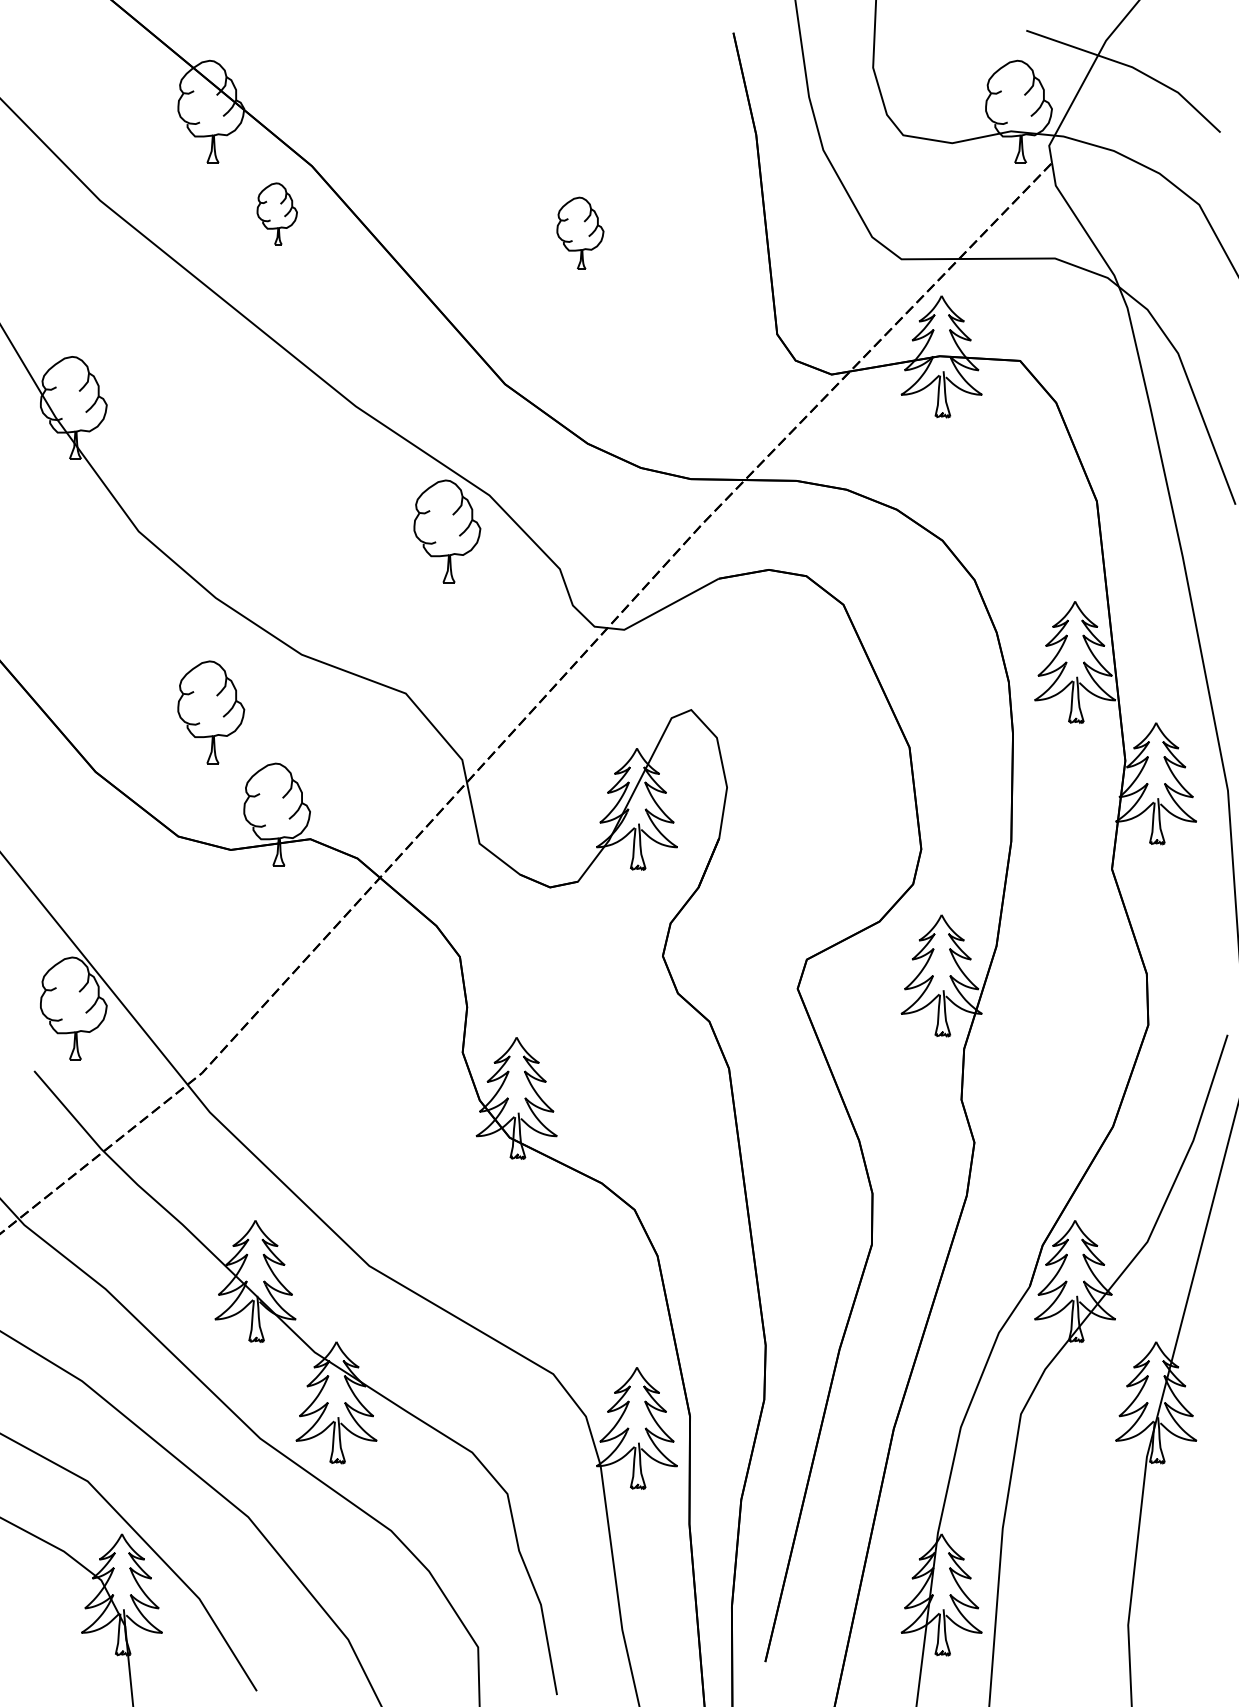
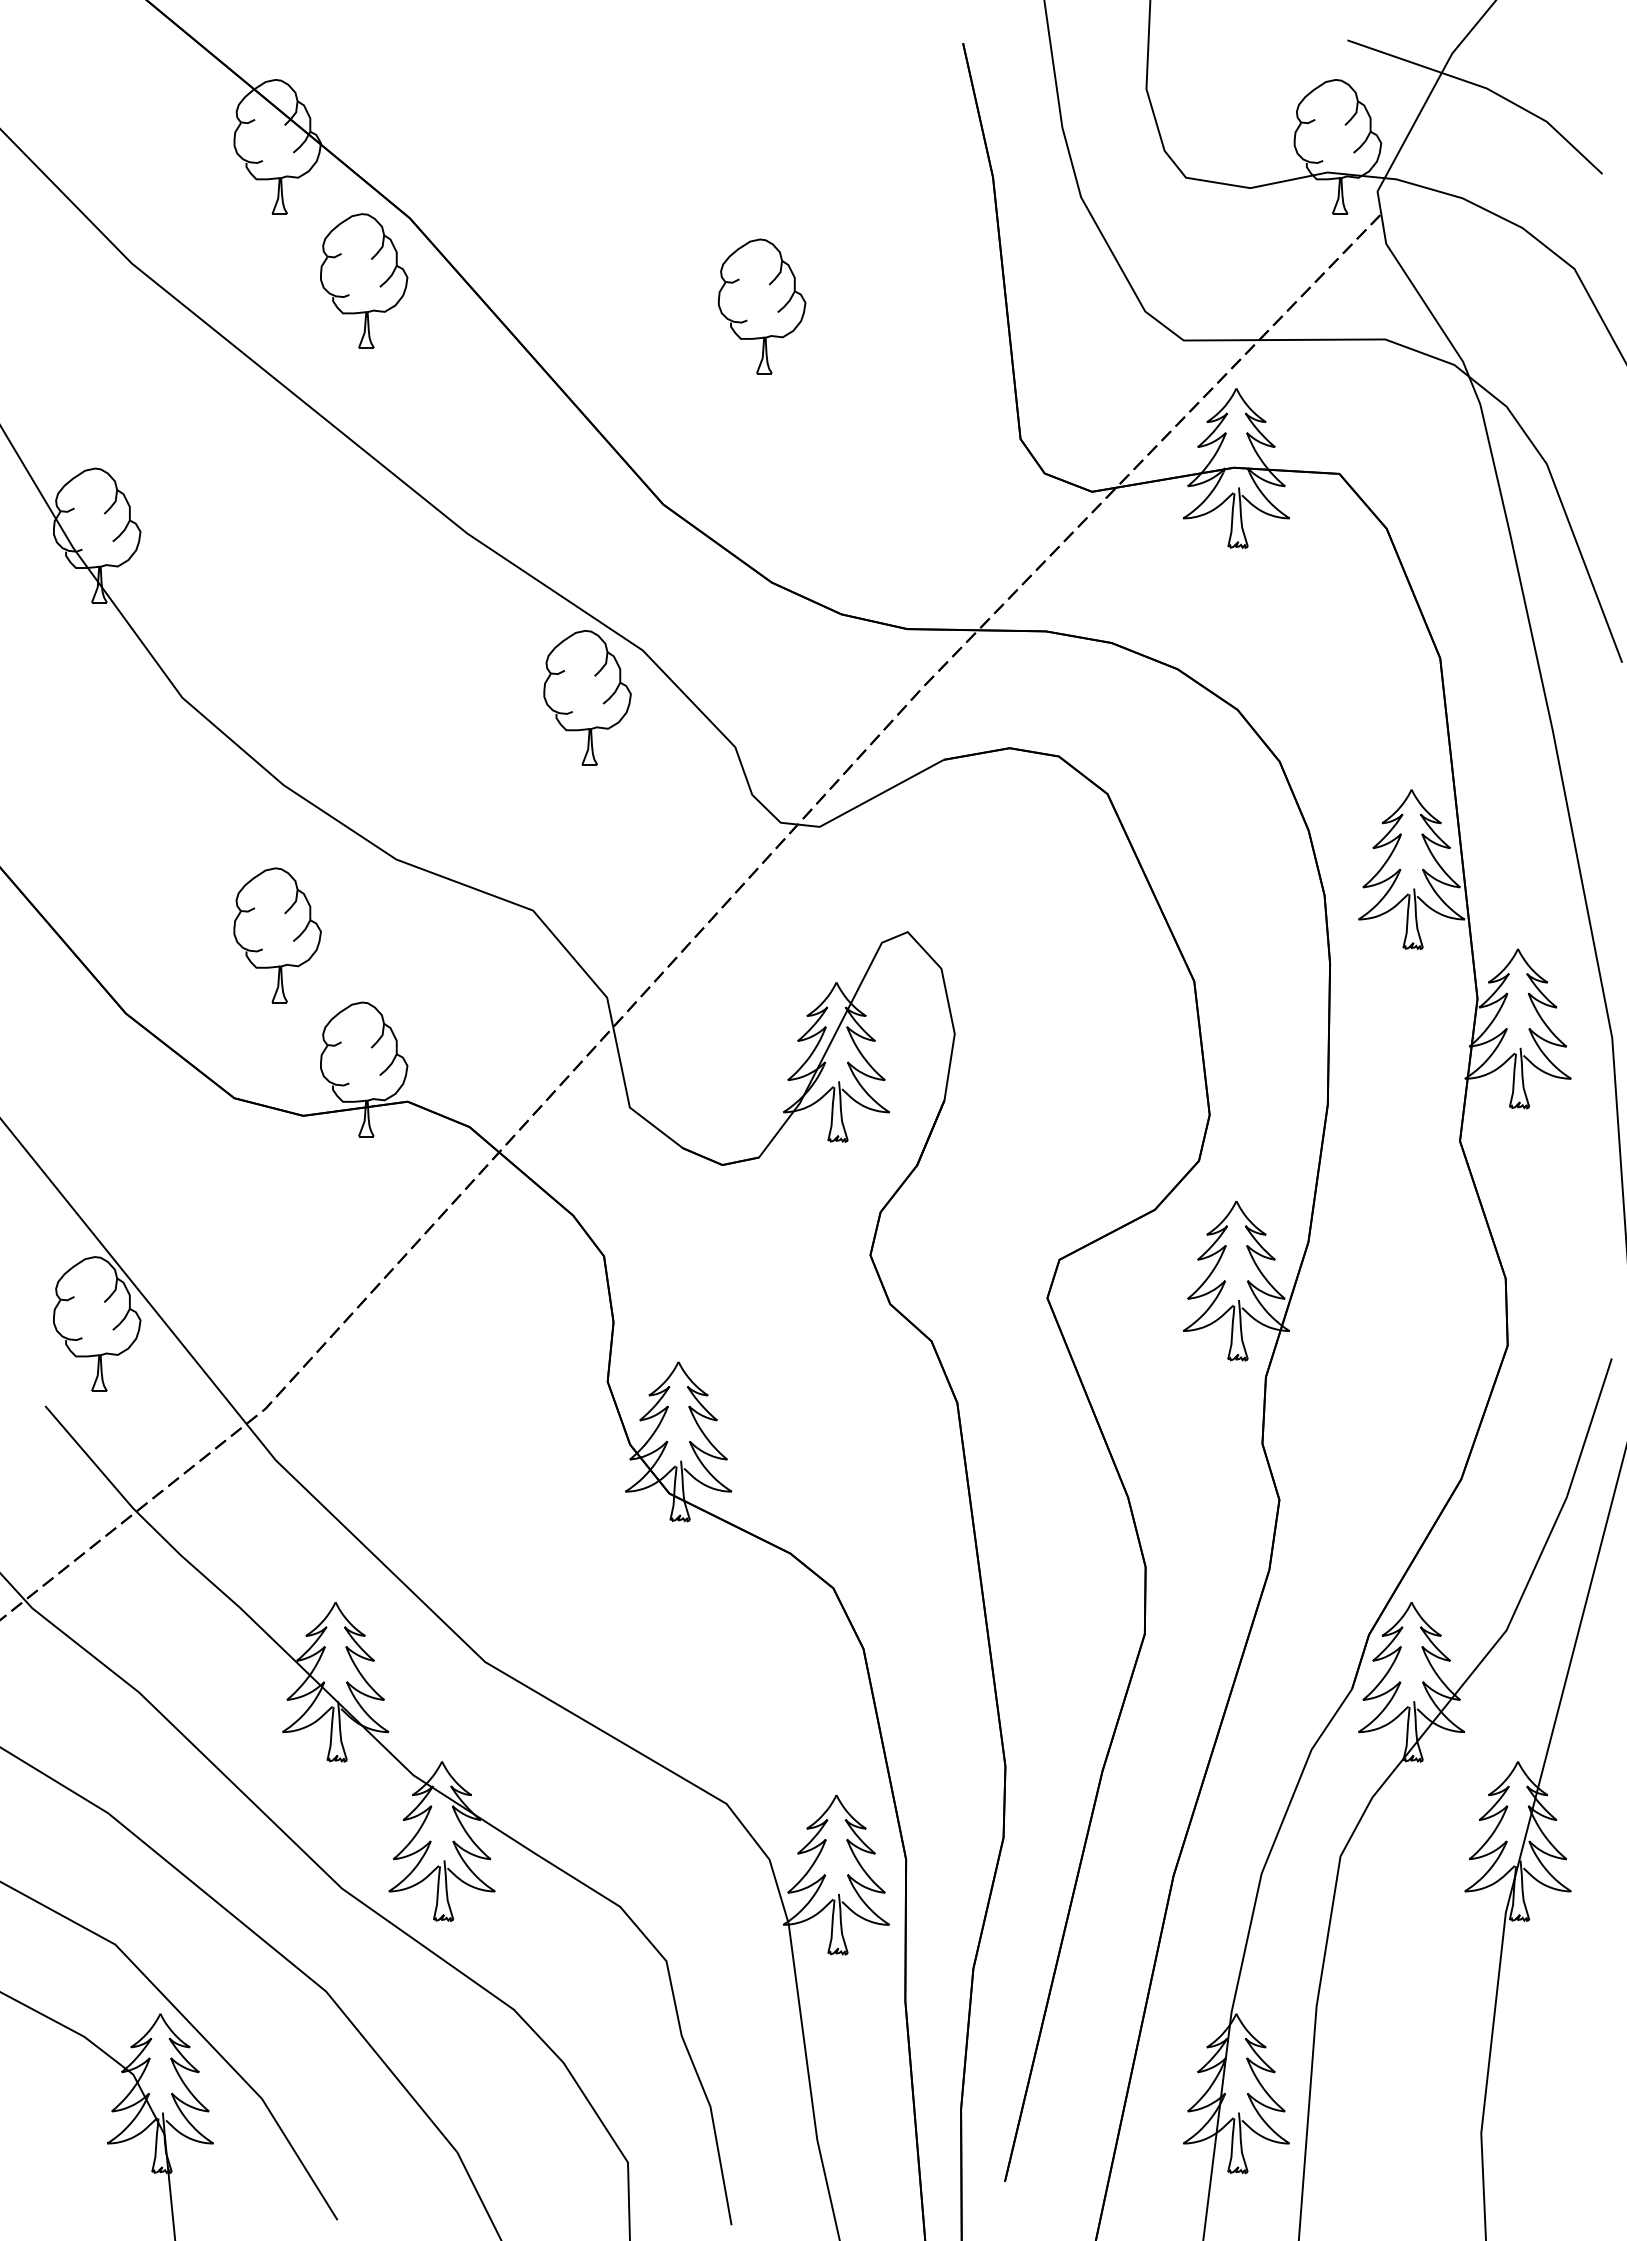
part: (277, 213) -> (364, 280), size x1.67
part: (580, 233) -> (762, 306), size x1.43

